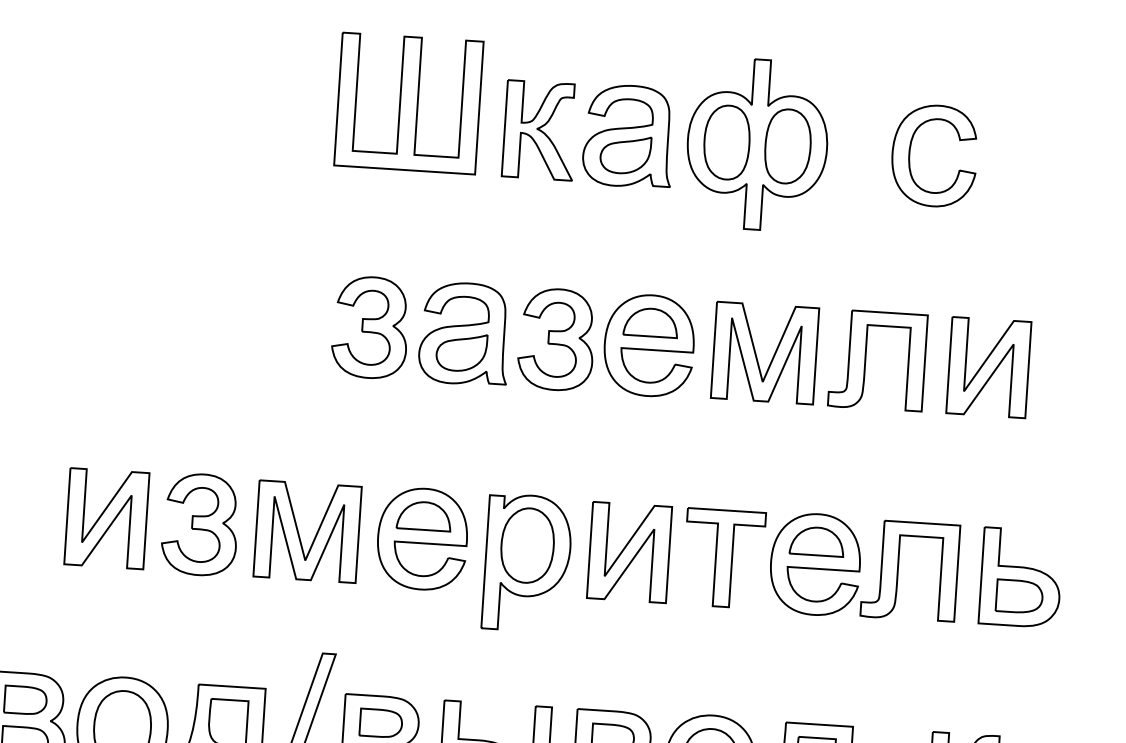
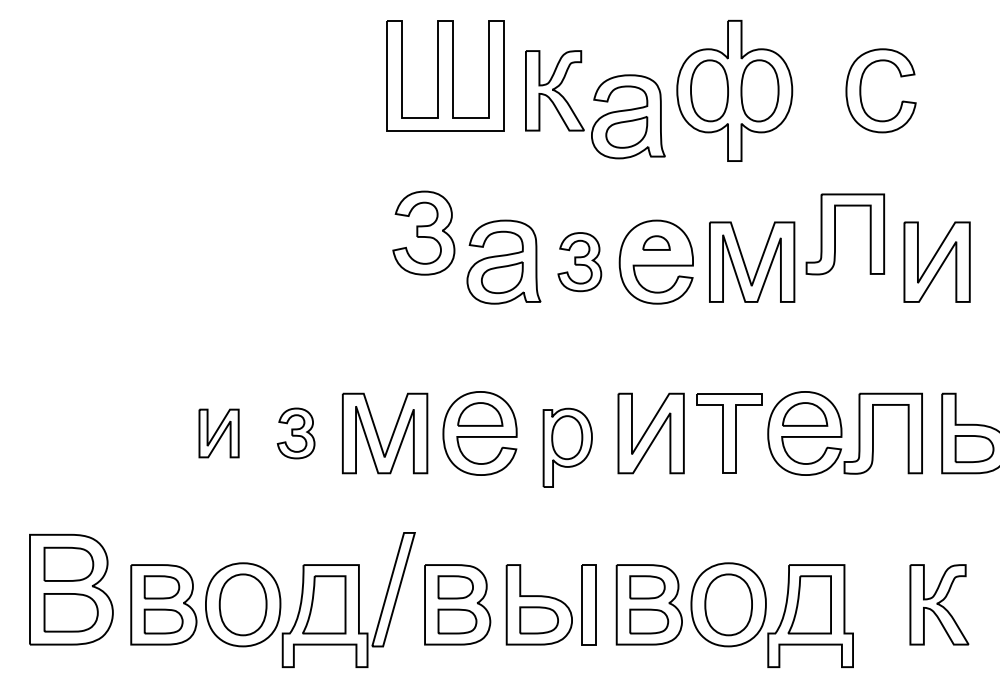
part: (628, 135) -> (628, 116), moved
part: (650, 321) -> (656, 242), size x0.6
part: (369, 326) -> (423, 232), moved
part: (556, 338) -> (579, 261), size x0.7
part: (865, 360) -> (835, 234), moved
part: (106, 518) -> (218, 433), size x0.6
part: (199, 524) -> (295, 433), size x0.6
part: (527, 562) -> (567, 447), size x0.7

